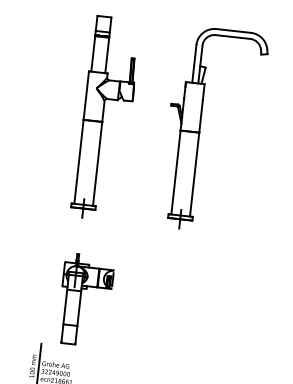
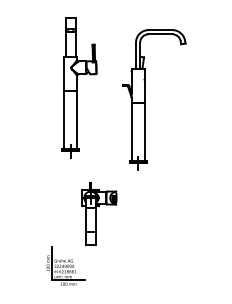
part: (201, 128) -> (145, 99), moved
part: (85, 300) -> (99, 214), moved

